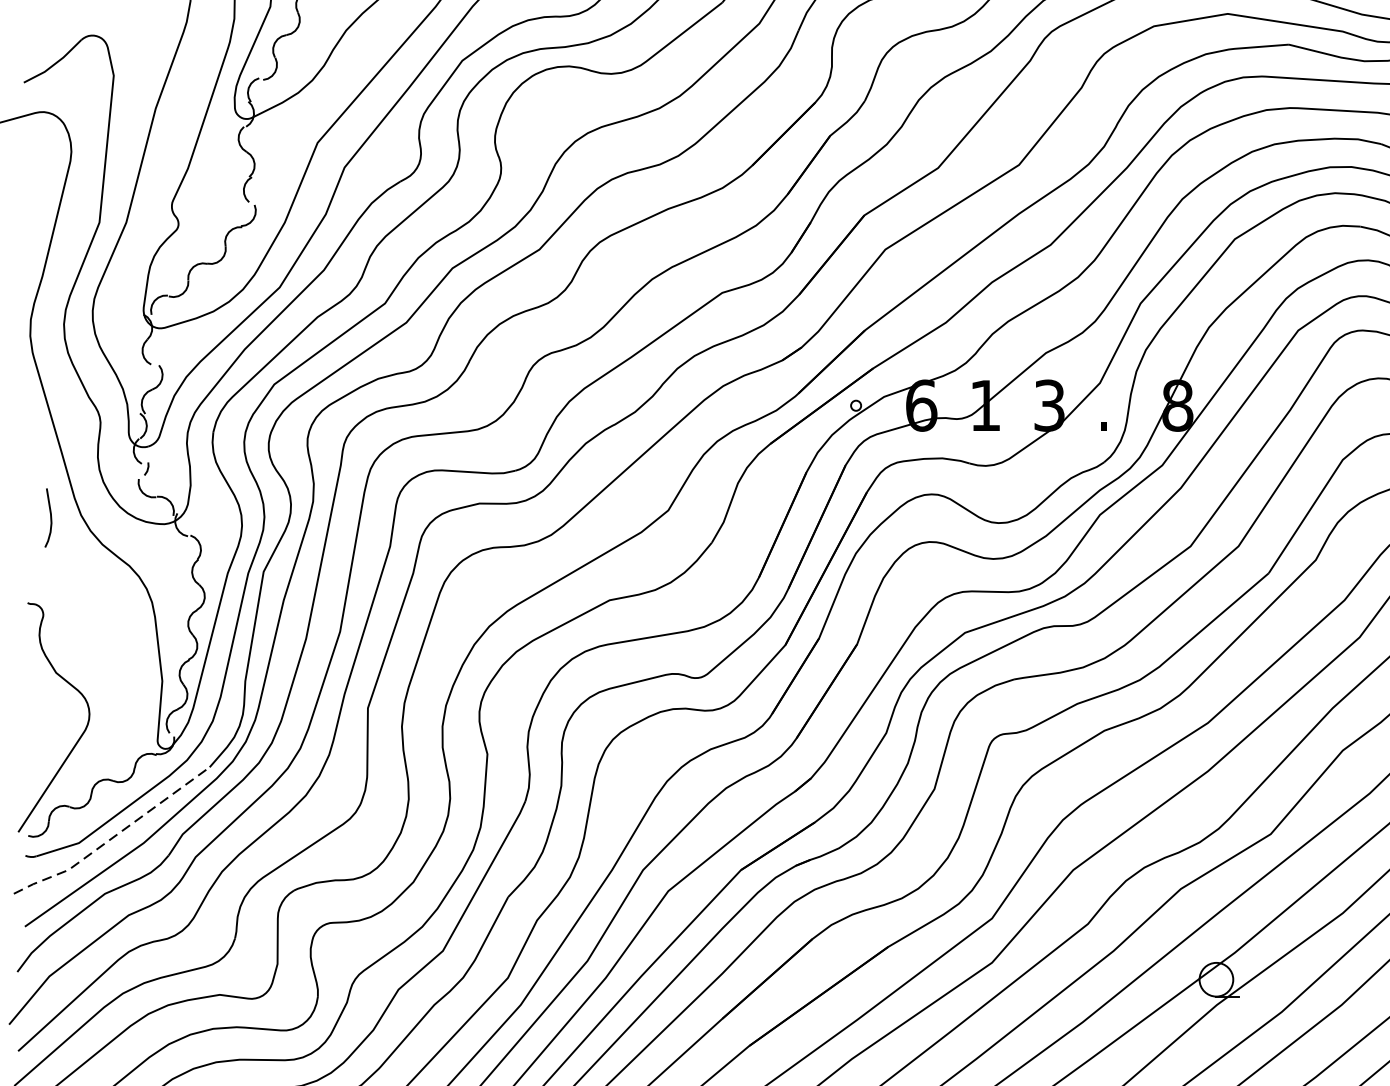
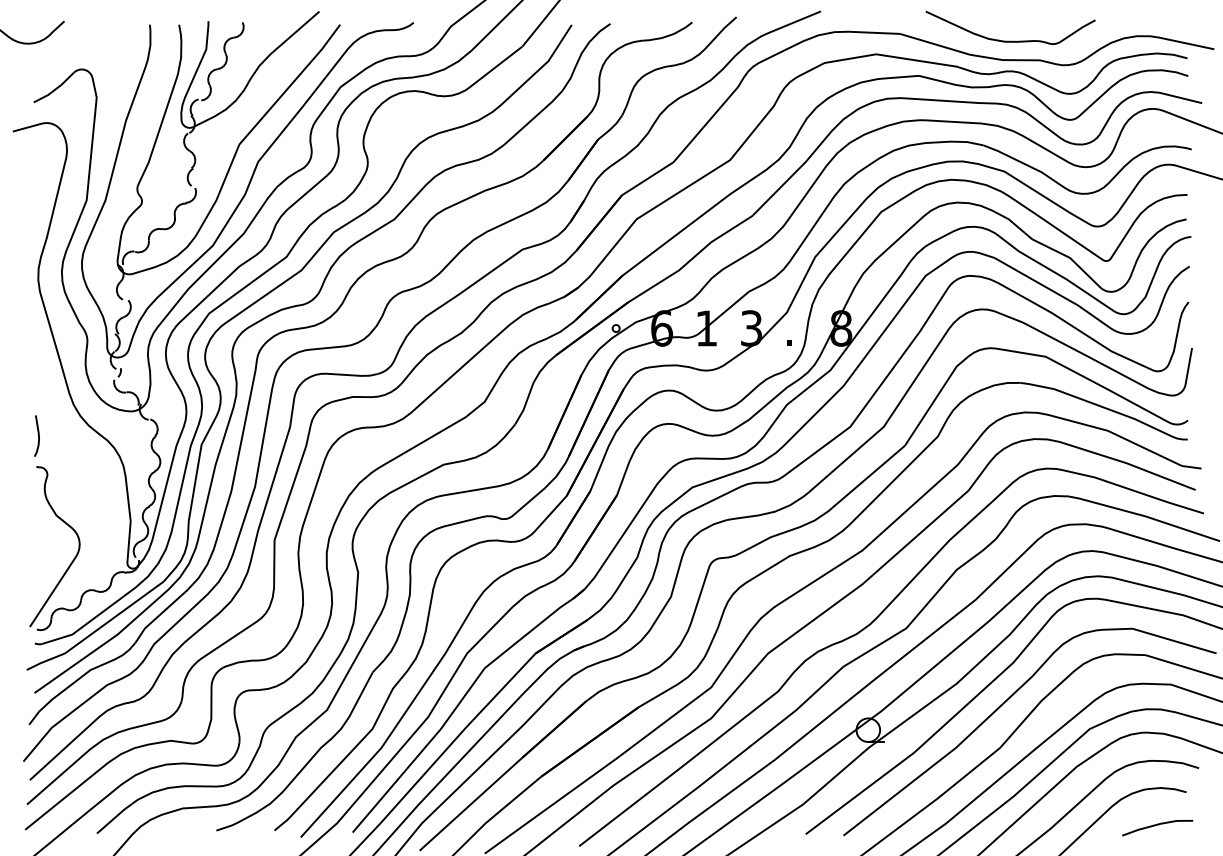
curve: (49, 515) -> (37, 434), moved
line: (113, 837) -> (96, 630), dashed -> solid

